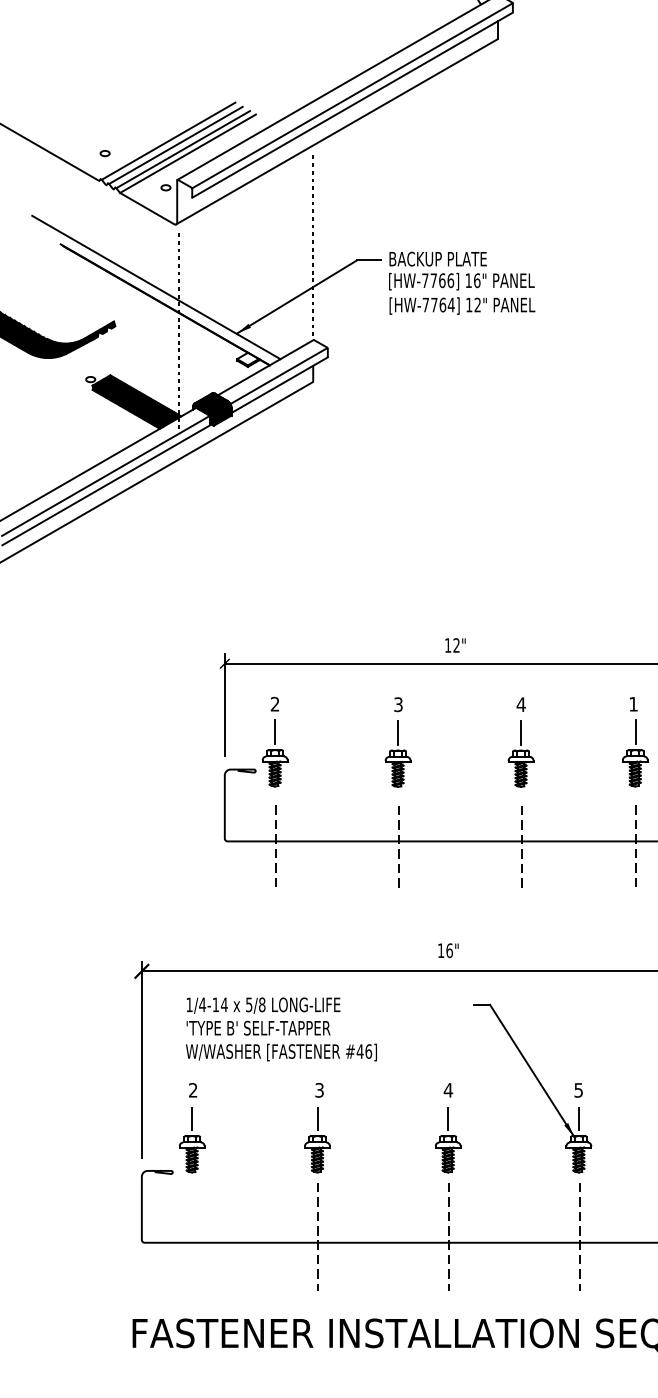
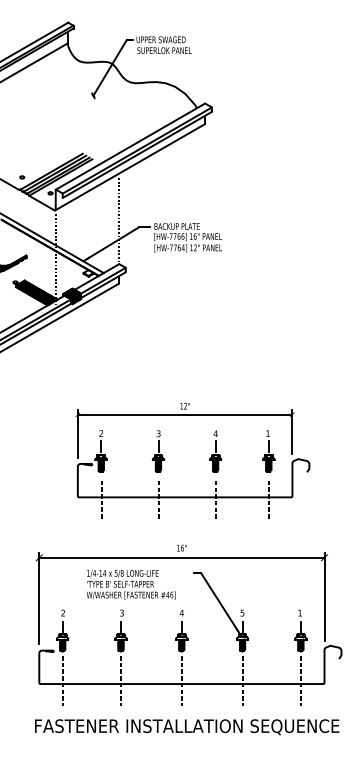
text: (282, 1028) -> (131, 584), moved
line: (193, 1237) -> (63, 681), added

